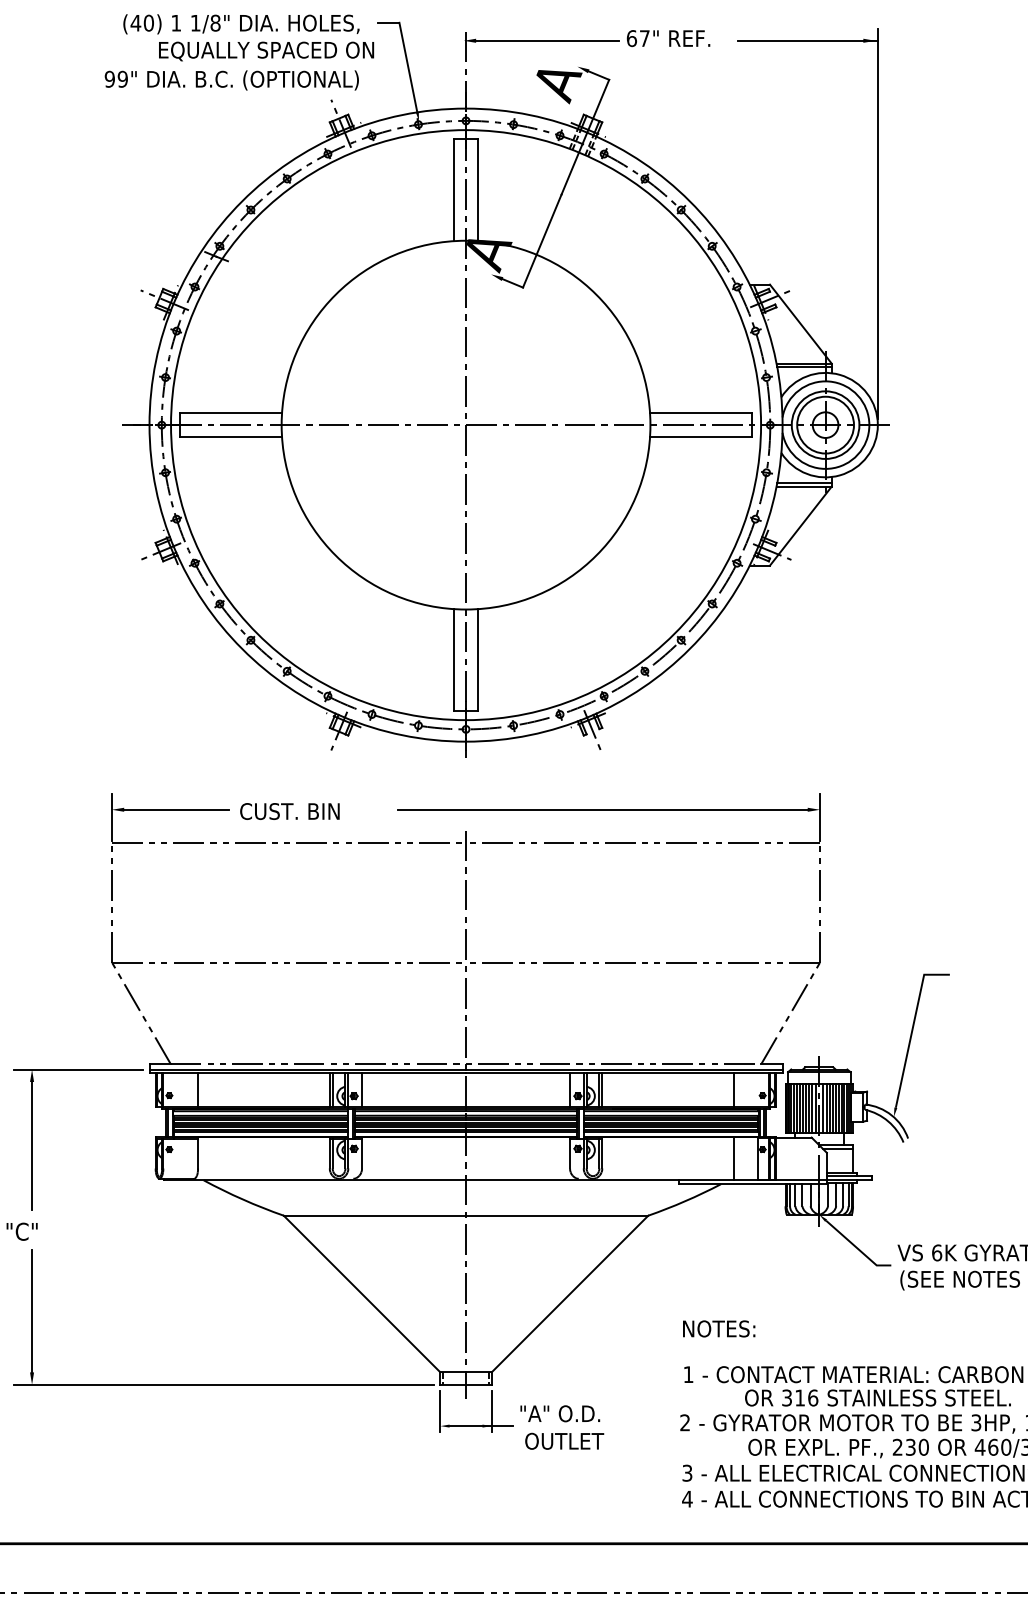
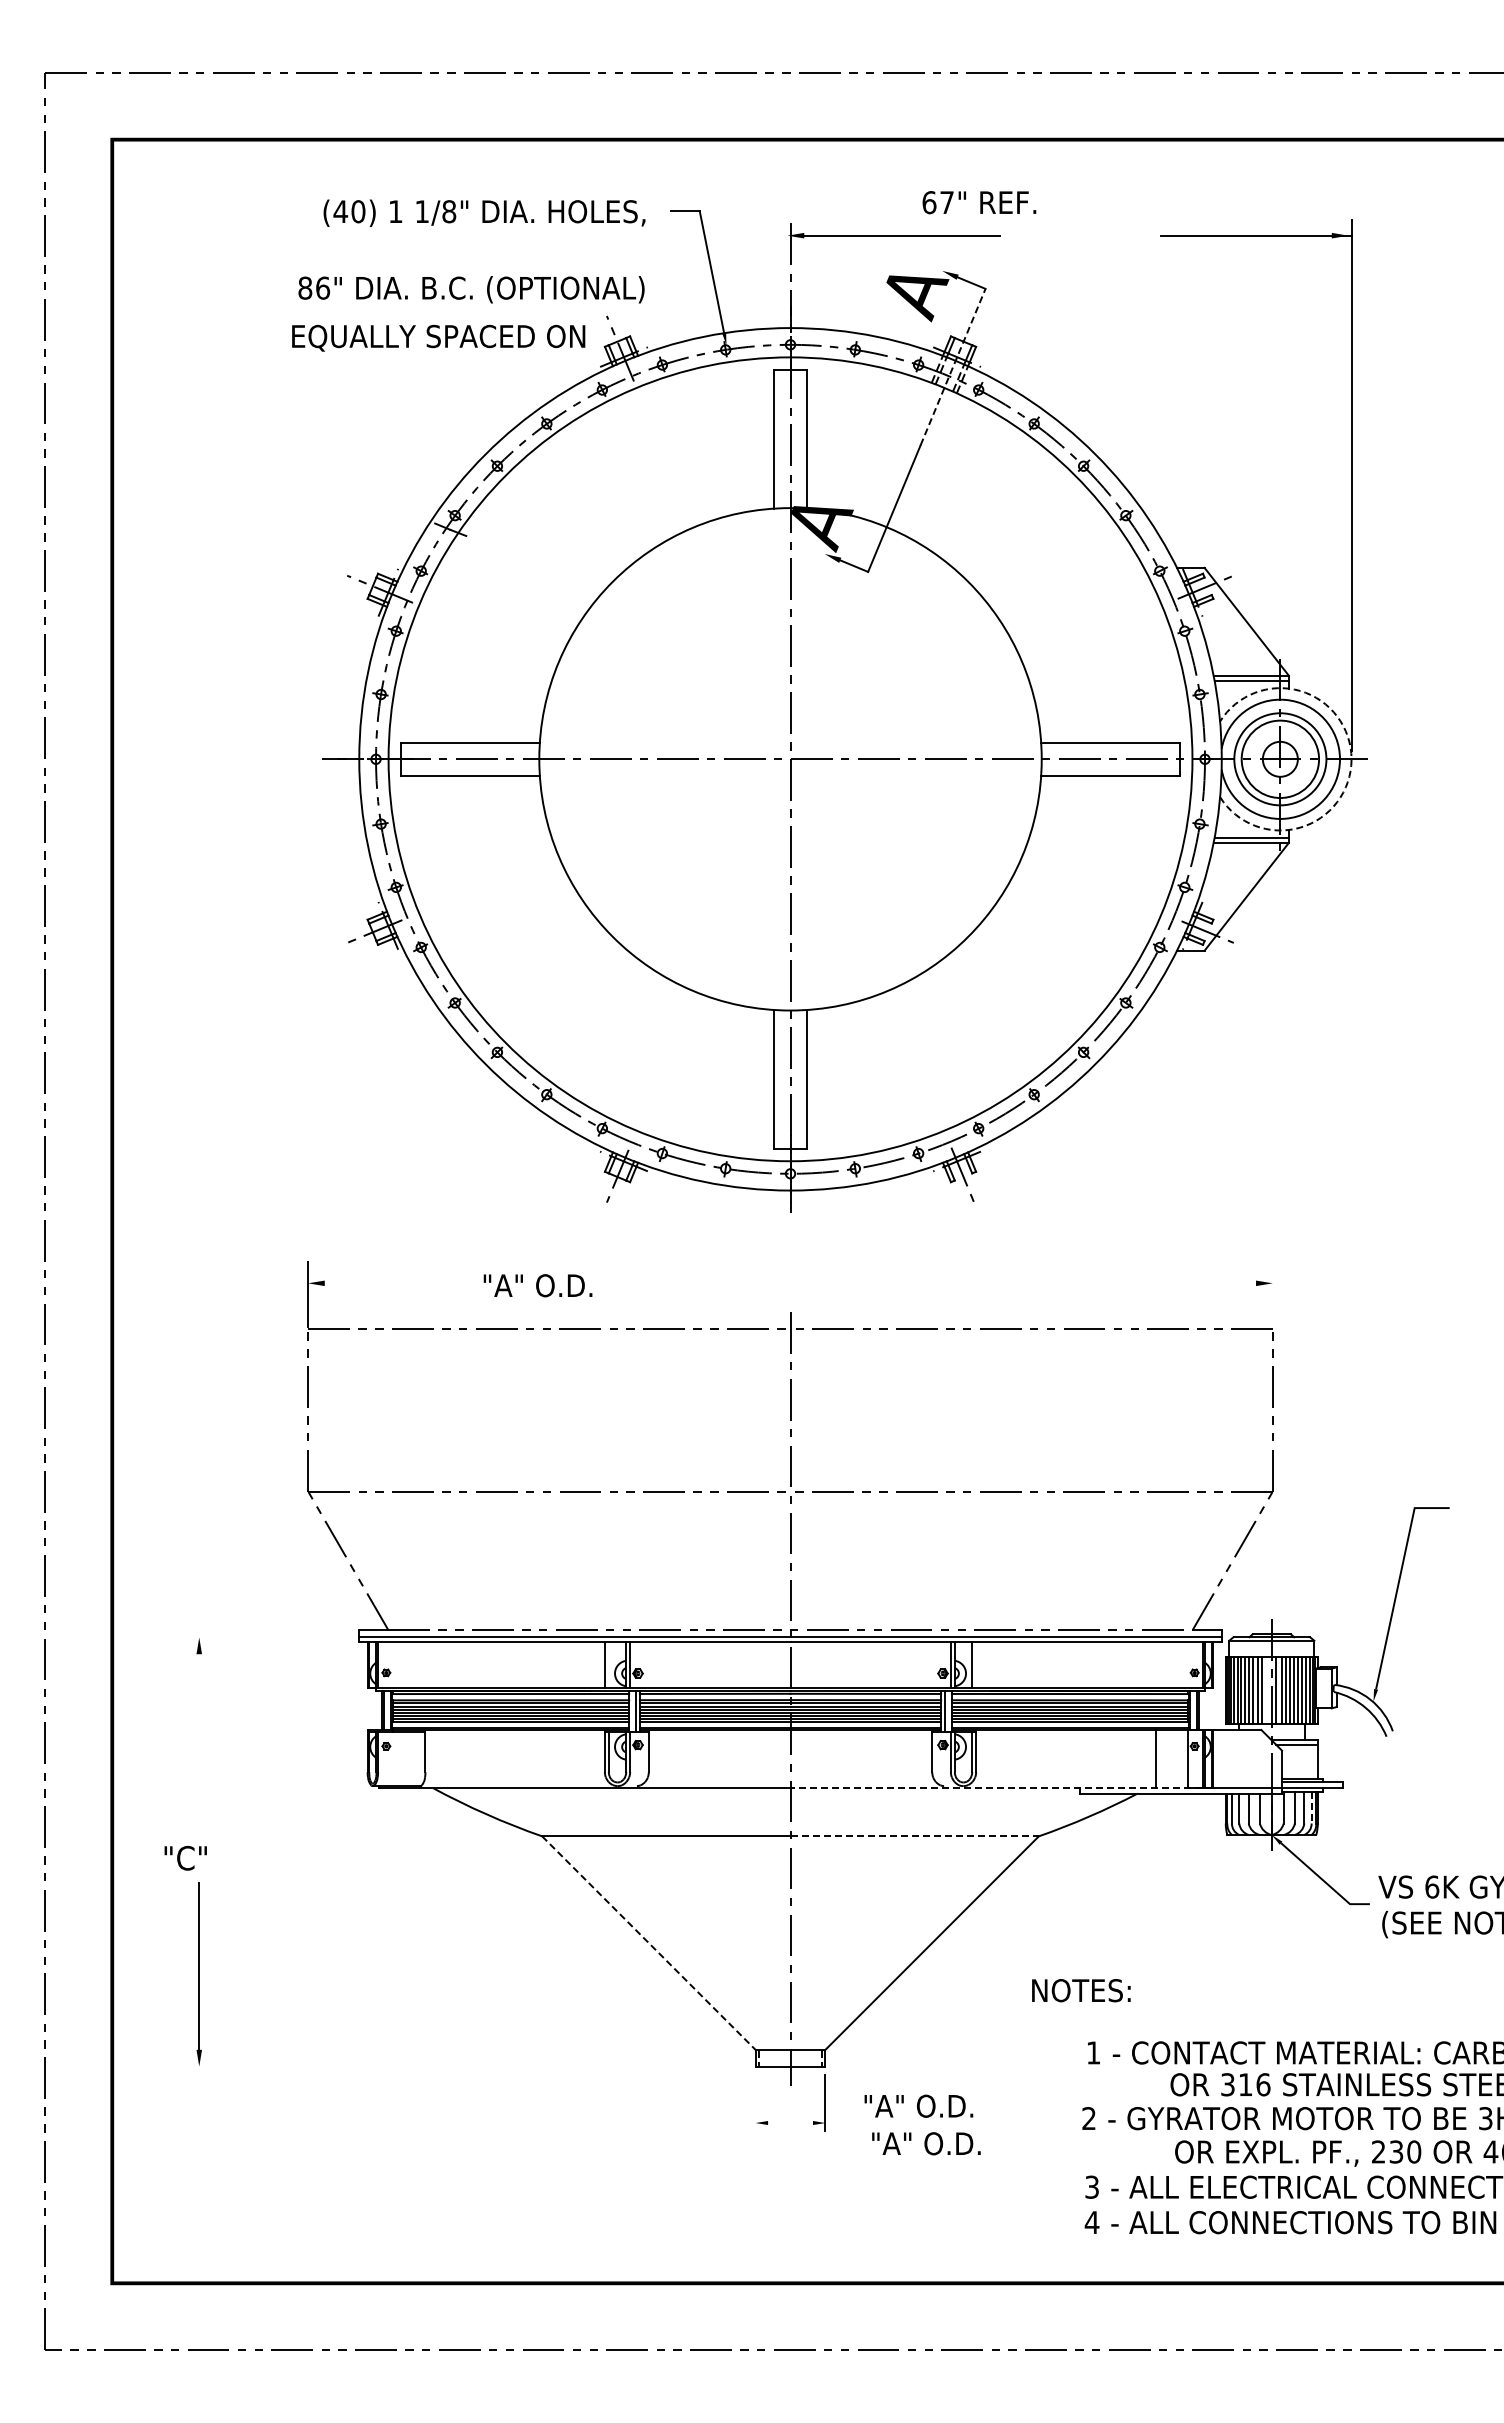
text: (668, 38) -> (979, 202), moved
text: (266, 50) -> (438, 337), moved
text: (116, 78) -> (314, 287), 99" -> 86"
line: (585, 137) -> (953, 367), solid -> dashed
arc: (877, 425) -> (1351, 759), solid -> dashed
line: (176, 809) -> (396, 1283), removed
line: (603, 809) -> (977, 1283), removed
text: (289, 811) -> (550, 1285), CUST. BIN -> "A" O.D.
line: (819, 817) -> (1272, 1294), removed
line: (78, 1069) -> (262, 1637), removed
line: (198, 1089) -> (425, 1664), removed
line: (332, 1089) -> (608, 1664), removed
line: (361, 1089) -> (648, 1664), removed
line: (570, 1089) -> (932, 1664), removed
line: (602, 1089) -> (976, 1664), removed
line: (733, 1089) -> (1155, 1664), removed
line: (815, 1107) -> (1266, 1689), removed
line: (32, 1146) -> (199, 1741), removed
line: (620, 1180) -> (1001, 1788), solid -> dashed
line: (848, 1194) -> (1311, 1807), solid -> dashed
line: (557, 1215) -> (915, 1836), solid -> dashed
line: (361, 1294) -> (648, 1943), solid -> dashed
text: (719, 1328) -> (1081, 1990), moved
line: (224, 1384) -> (461, 2066), removed
line: (440, 1411) -> (755, 2102), removed
line: (481, 1426) -> (811, 2123), removed
text: (565, 1441) -> (925, 2143), OUTLET -> "A" O.D.

